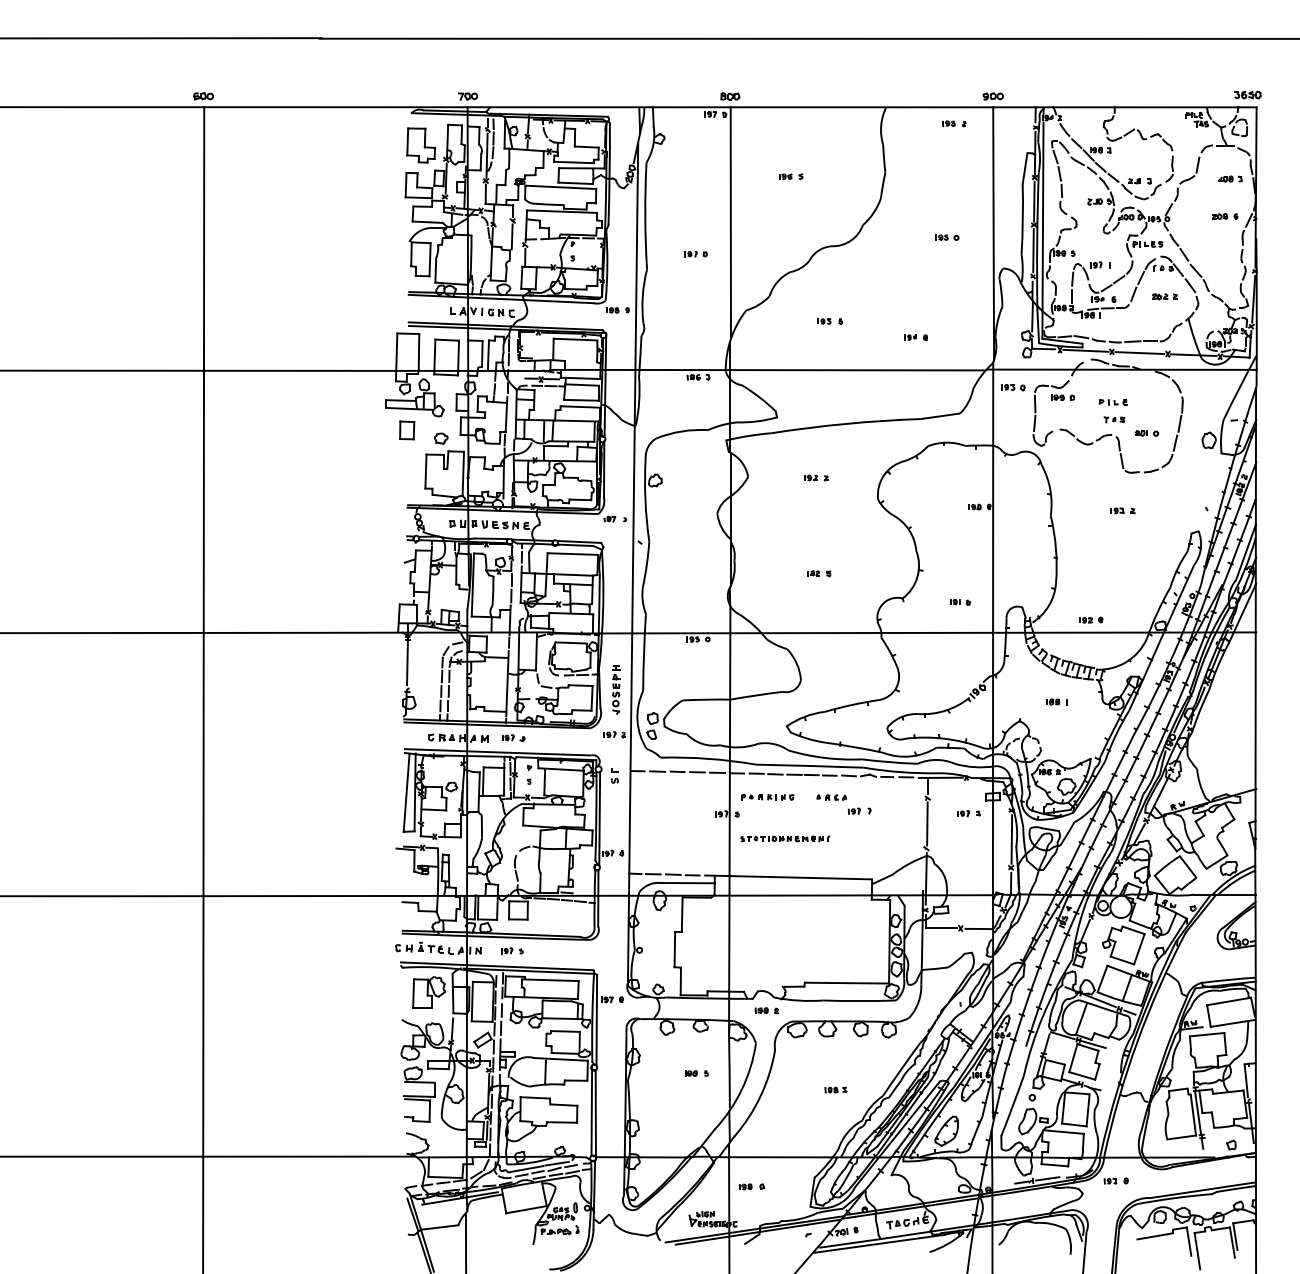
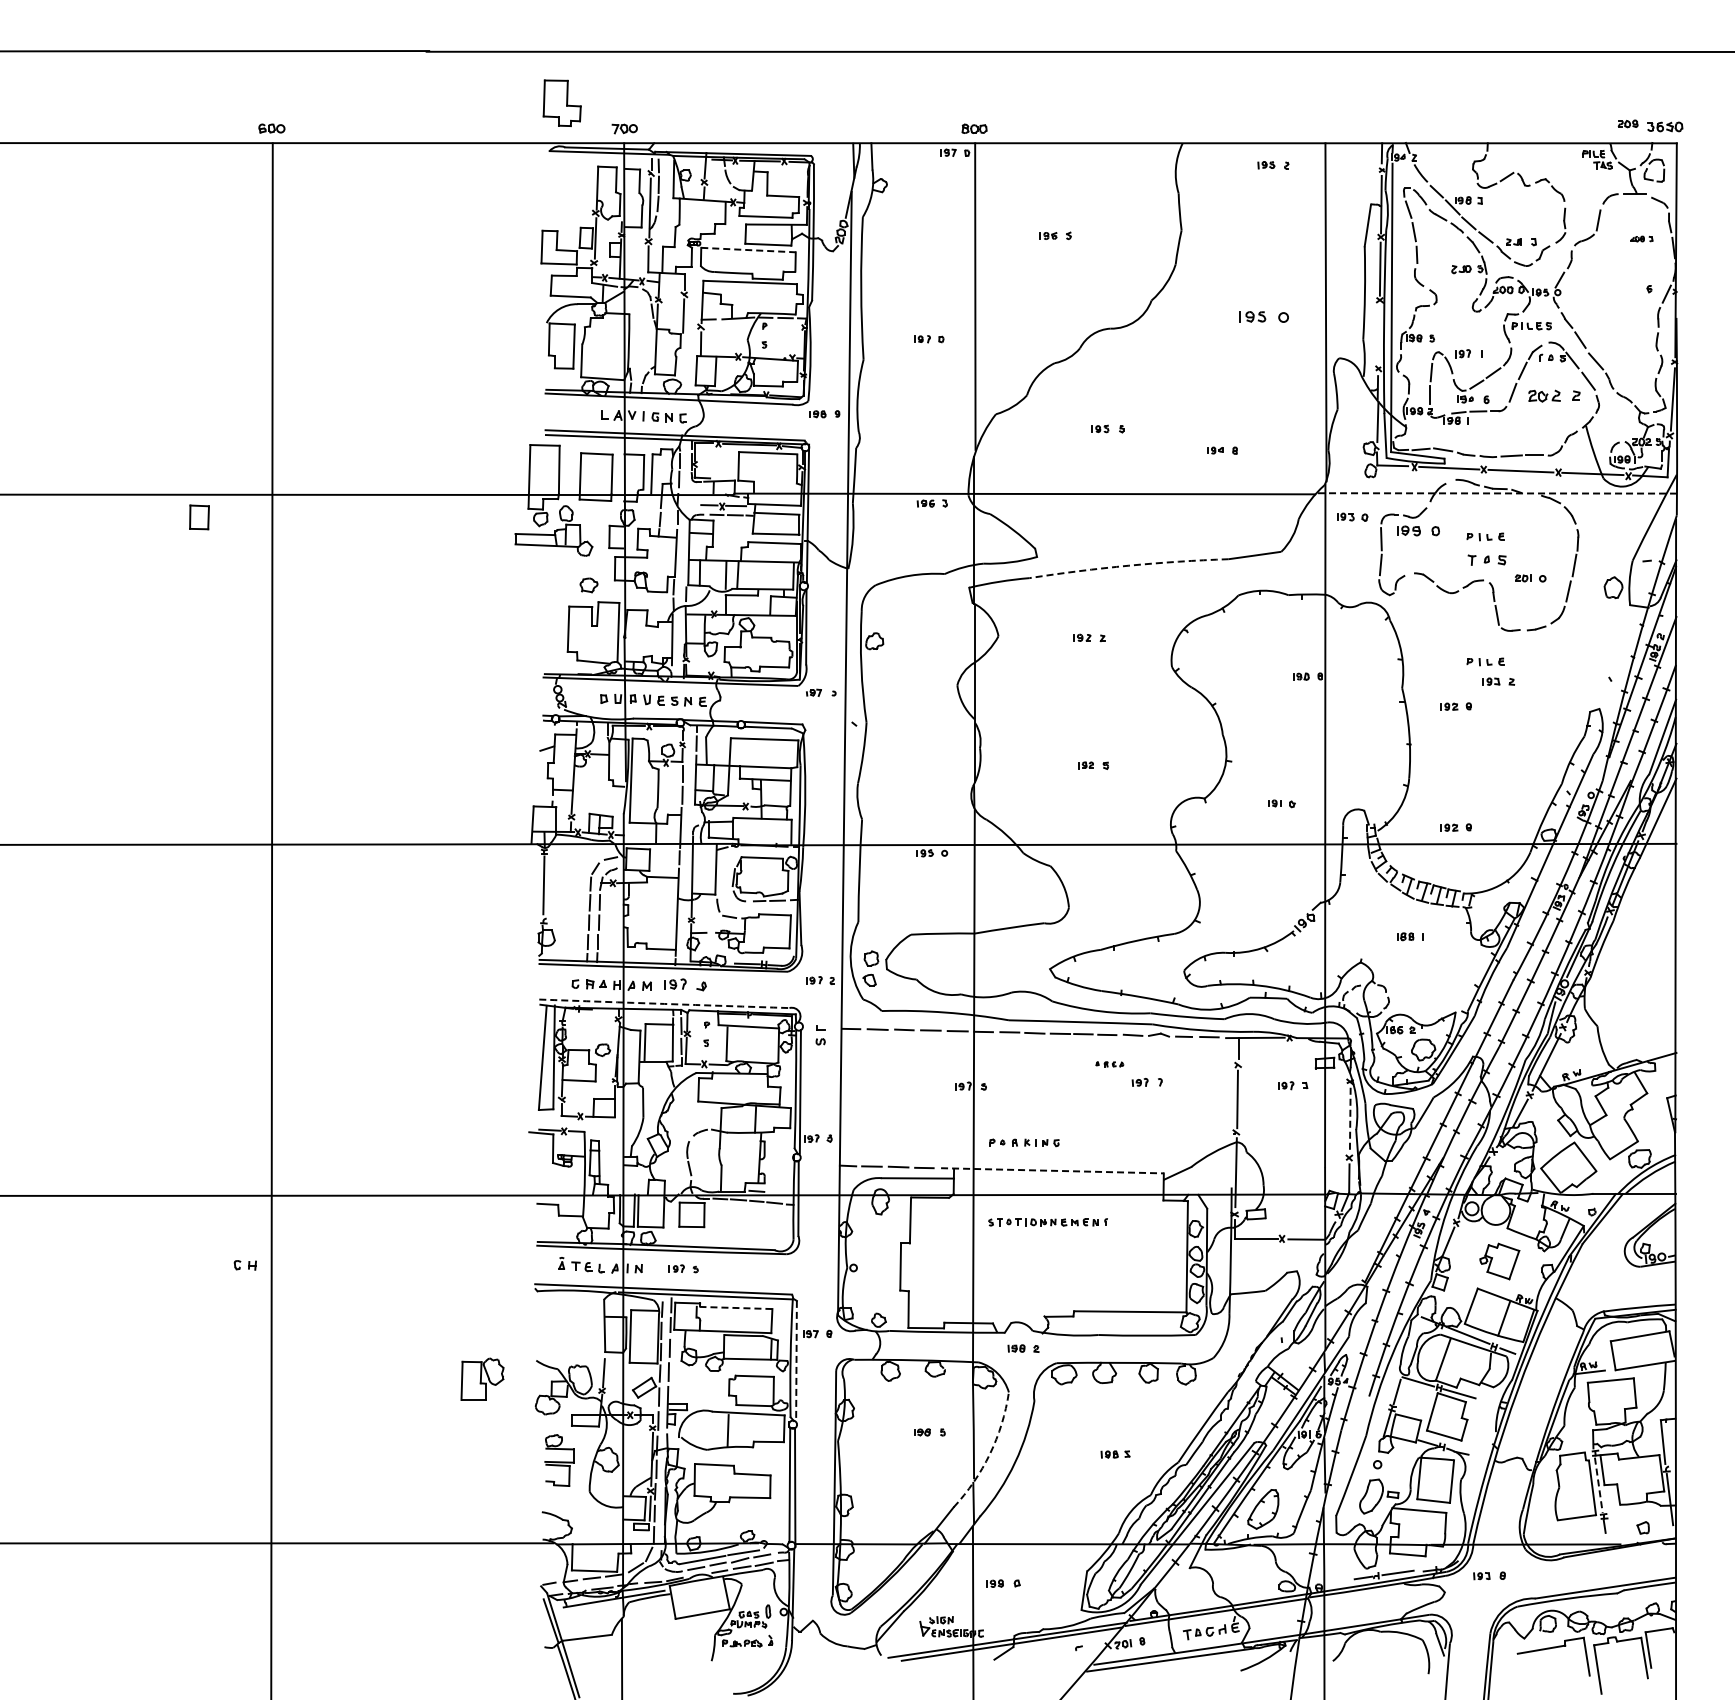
part: (993, 96) -> (1325, 128), removed
part: (420, 144) -> (561, 102), moved
part: (1230, 178) -> (1641, 238), size x0.7
line: (561, 187) -> (749, 250), solid -> dashed
part: (1219, 216) -> (1627, 123), moved
part: (947, 237) -> (1264, 317), size x1.6
line: (1032, 250) -> (1378, 334), removed
part: (1164, 296) -> (1554, 395), size x1.6
line: (1122, 369) -> (1497, 493), solid -> dashed
part: (1062, 397) -> (1418, 530), size x1.4
part: (1114, 420) -> (1487, 560), size x1.4
arc: (845, 423) -> (1128, 565), solid -> dashed
part: (407, 430) -> (199, 517), moved
part: (1113, 495) -> (1485, 661), added
part: (1090, 529) -> (1455, 706), added
part: (616, 689) -> (822, 920), removed
part: (513, 737) -> (685, 984), size x1.4
arc: (497, 752) -> (664, 1003), solid -> dashed
part: (767, 797) -> (1024, 1142), moved
part: (831, 797) -> (1109, 1064), size x0.7
part: (784, 838) -> (1047, 1222), moved
line: (1012, 839) -> (1350, 1120), solid -> dashed
line: (788, 877) -> (1052, 1170), solid -> dashed
part: (1123, 945) -> (1499, 1261), size x0.7
part: (403, 948) -> (244, 1265), moved
line: (550, 979) -> (734, 1307), solid -> dashed
part: (428, 991) -> (482, 1378), moved
line: (596, 1019) -> (796, 1360), solid -> dashed
arc: (741, 1090) -> (989, 1454), solid -> dashed
part: (419, 1094) -> (559, 1460), size x0.7
line: (1197, 1113) -> (1598, 1485), solid -> dashed

